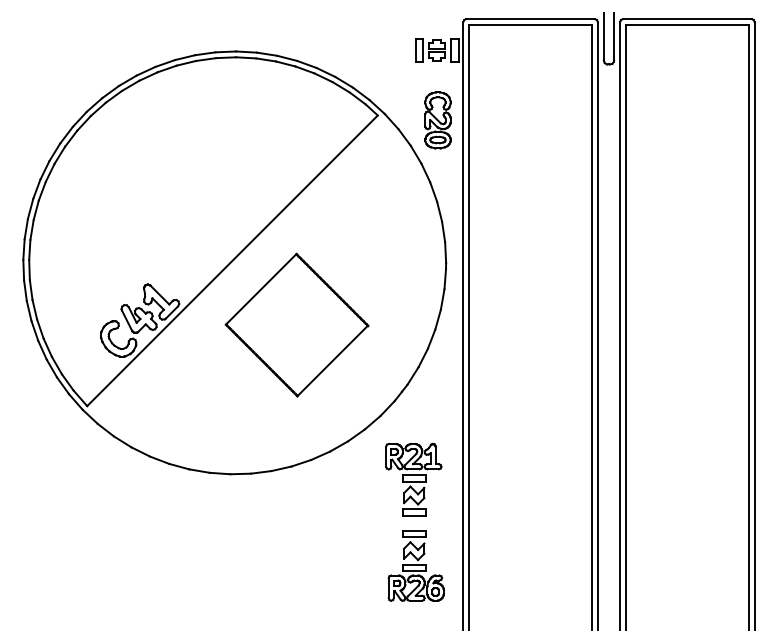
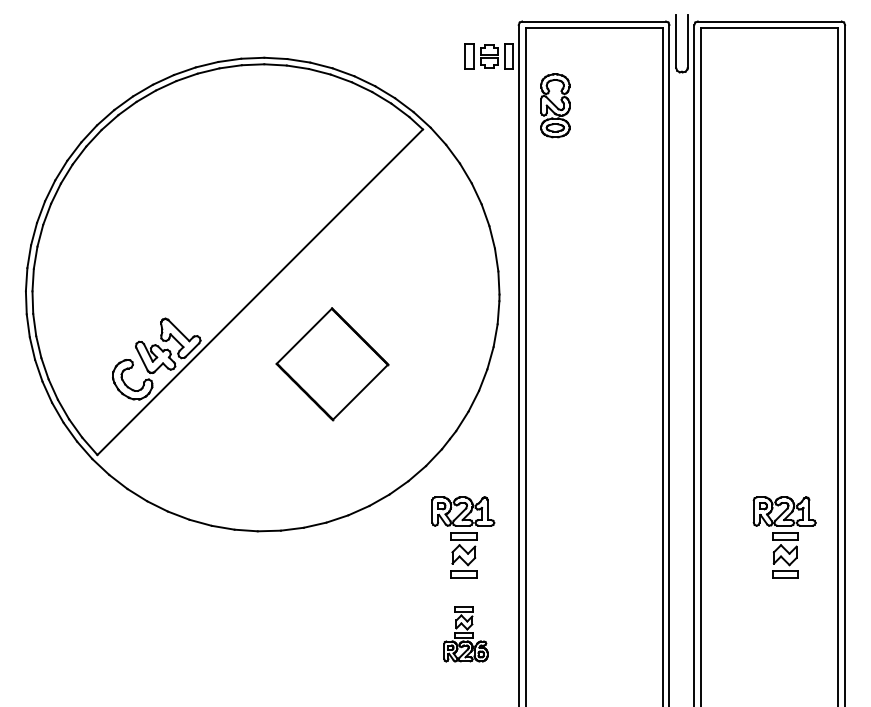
part: (437, 120) -> (554, 105), moved
part: (296, 324) -> (331, 363), size x0.7
part: (700, 479) -> (784, 537), added
part: (415, 565) -> (465, 633), size x0.7

